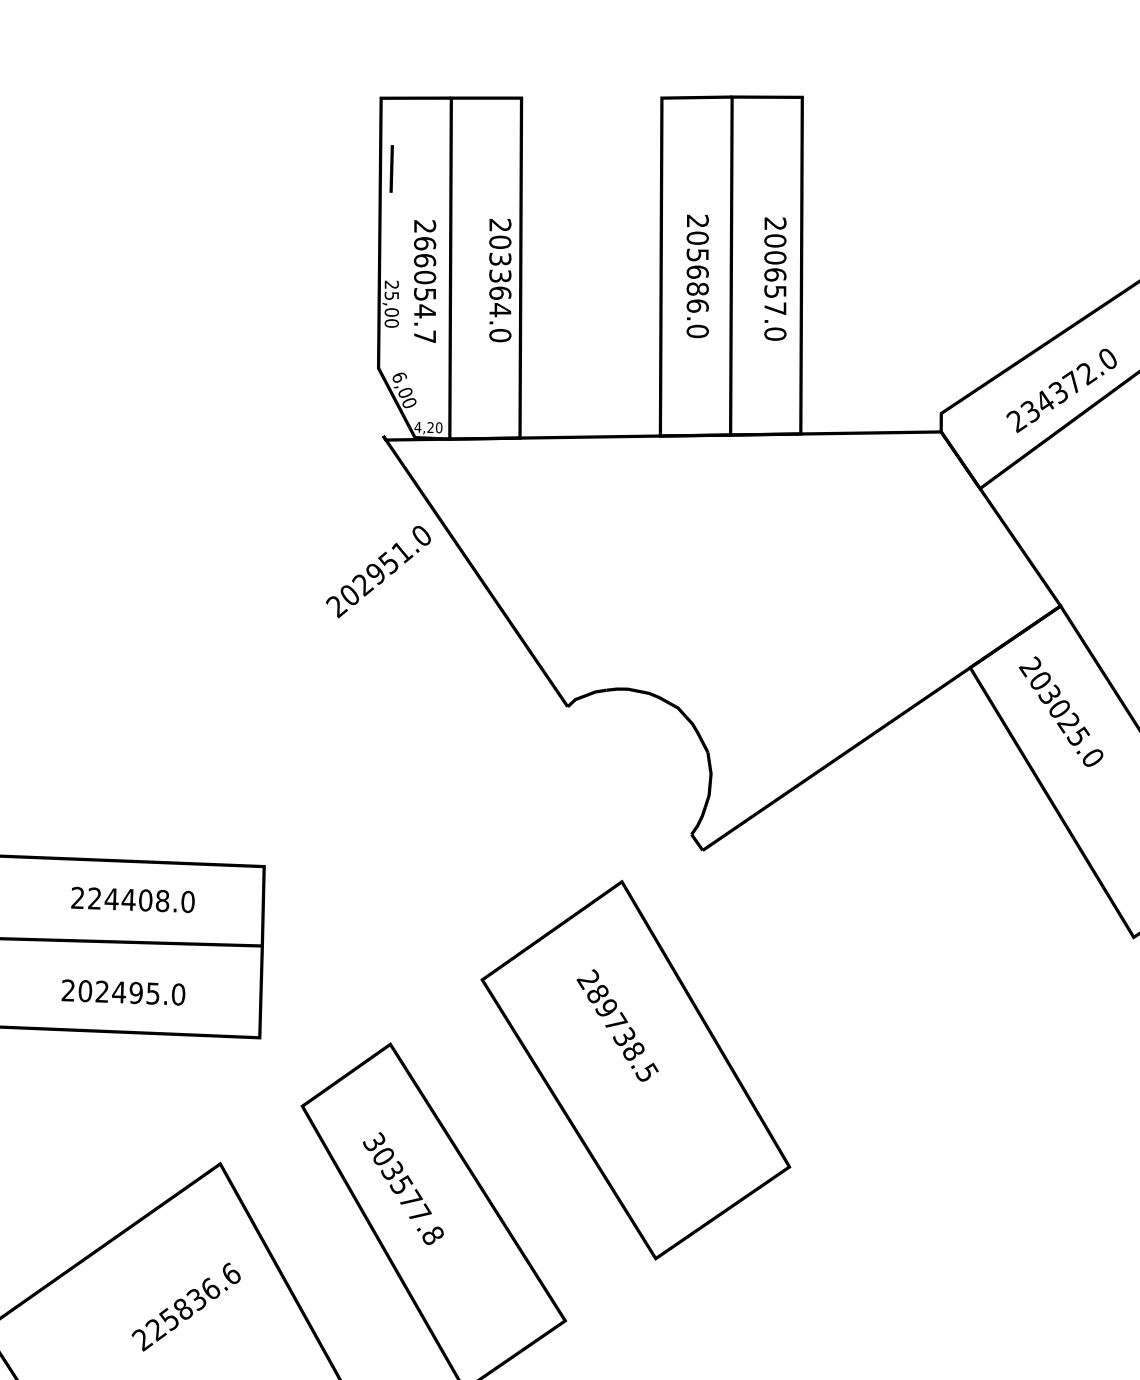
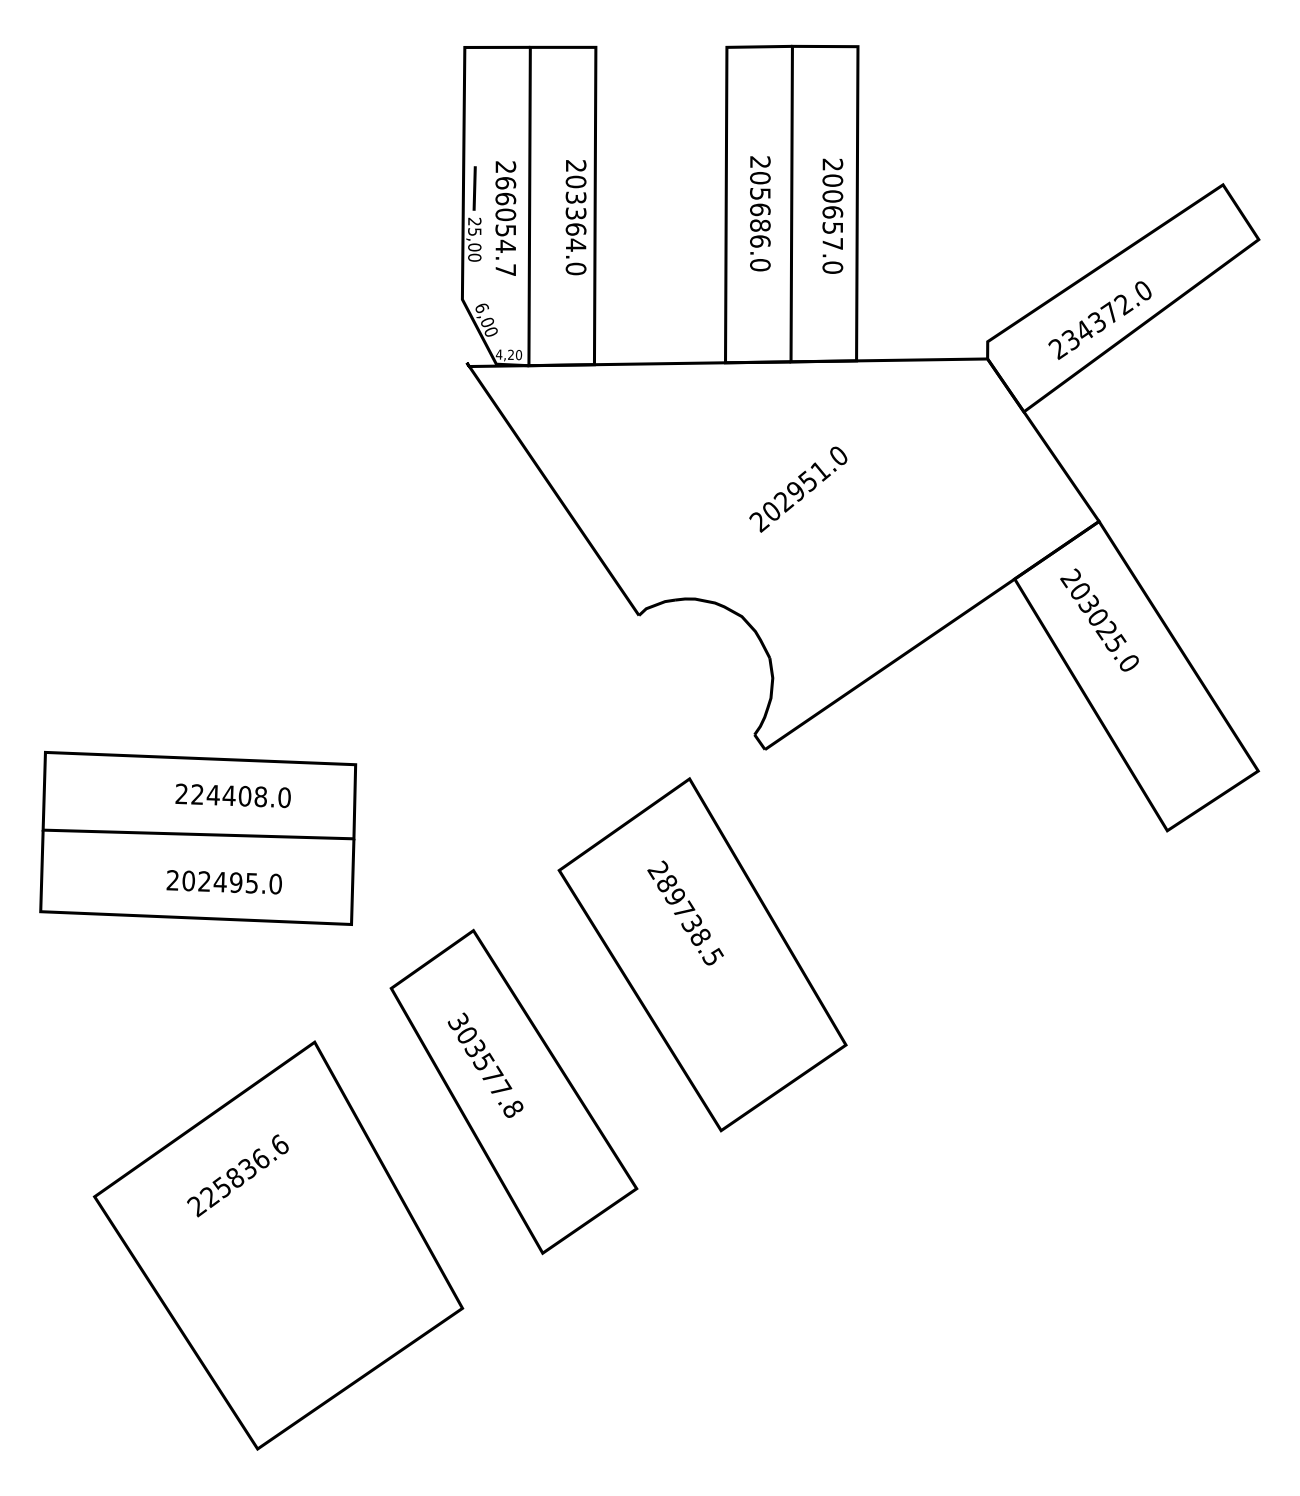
line: (391, 168) -> (474, 188), moved
text: (378, 571) -> (798, 489), moved
text: (185, 1306) -> (237, 1175), moved

